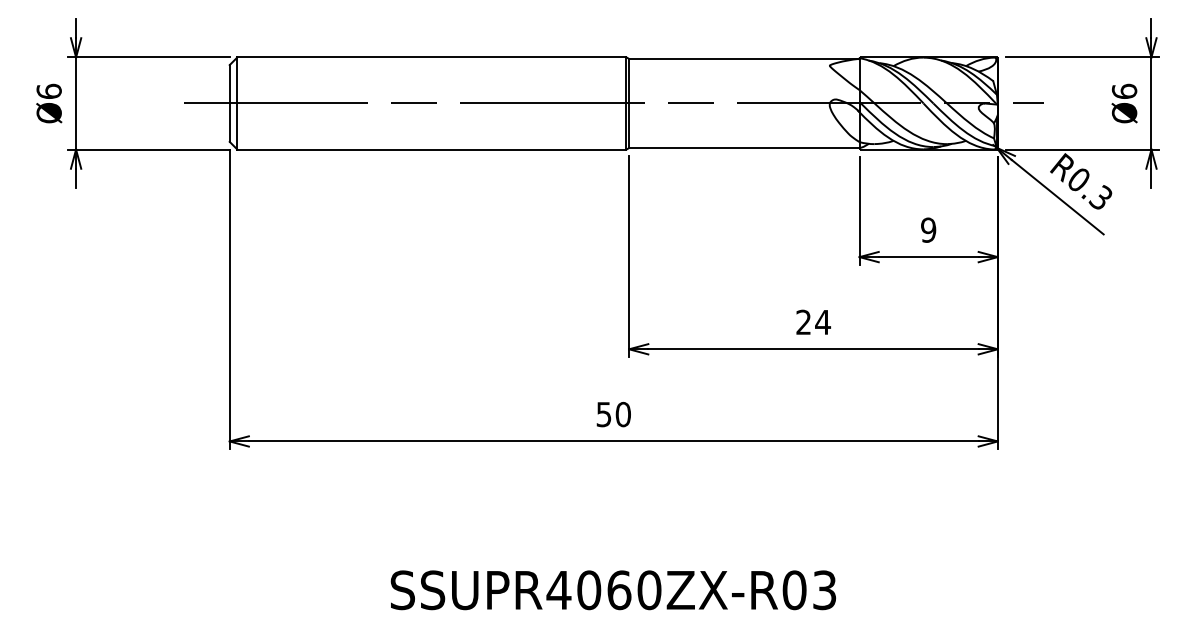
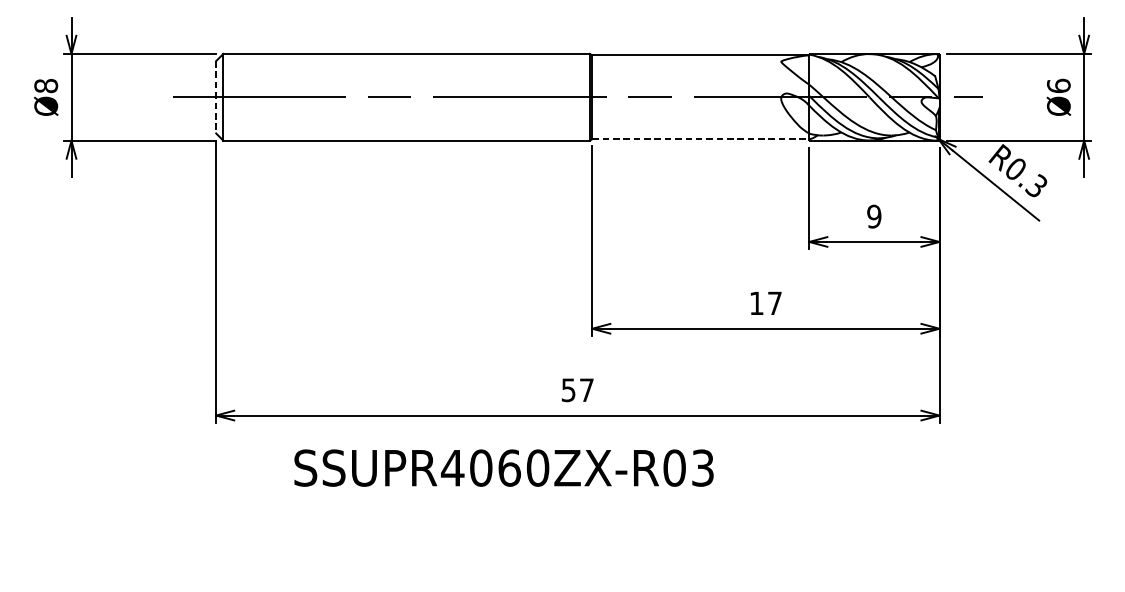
text: (48, 91) -> (45, 86), Ø6 -> Ø8
line: (229, 103) -> (215, 97), solid -> dashed
line: (744, 148) -> (700, 139), solid -> dashed
text: (813, 321) -> (765, 302), 24 -> 17
text: (622, 414) -> (586, 390), 50 -> 57
text: (612, 590) -> (503, 468), moved

